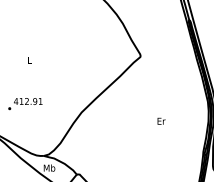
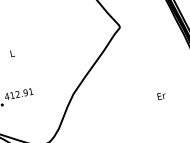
text: (161, 120) -> (161, 95), moved

